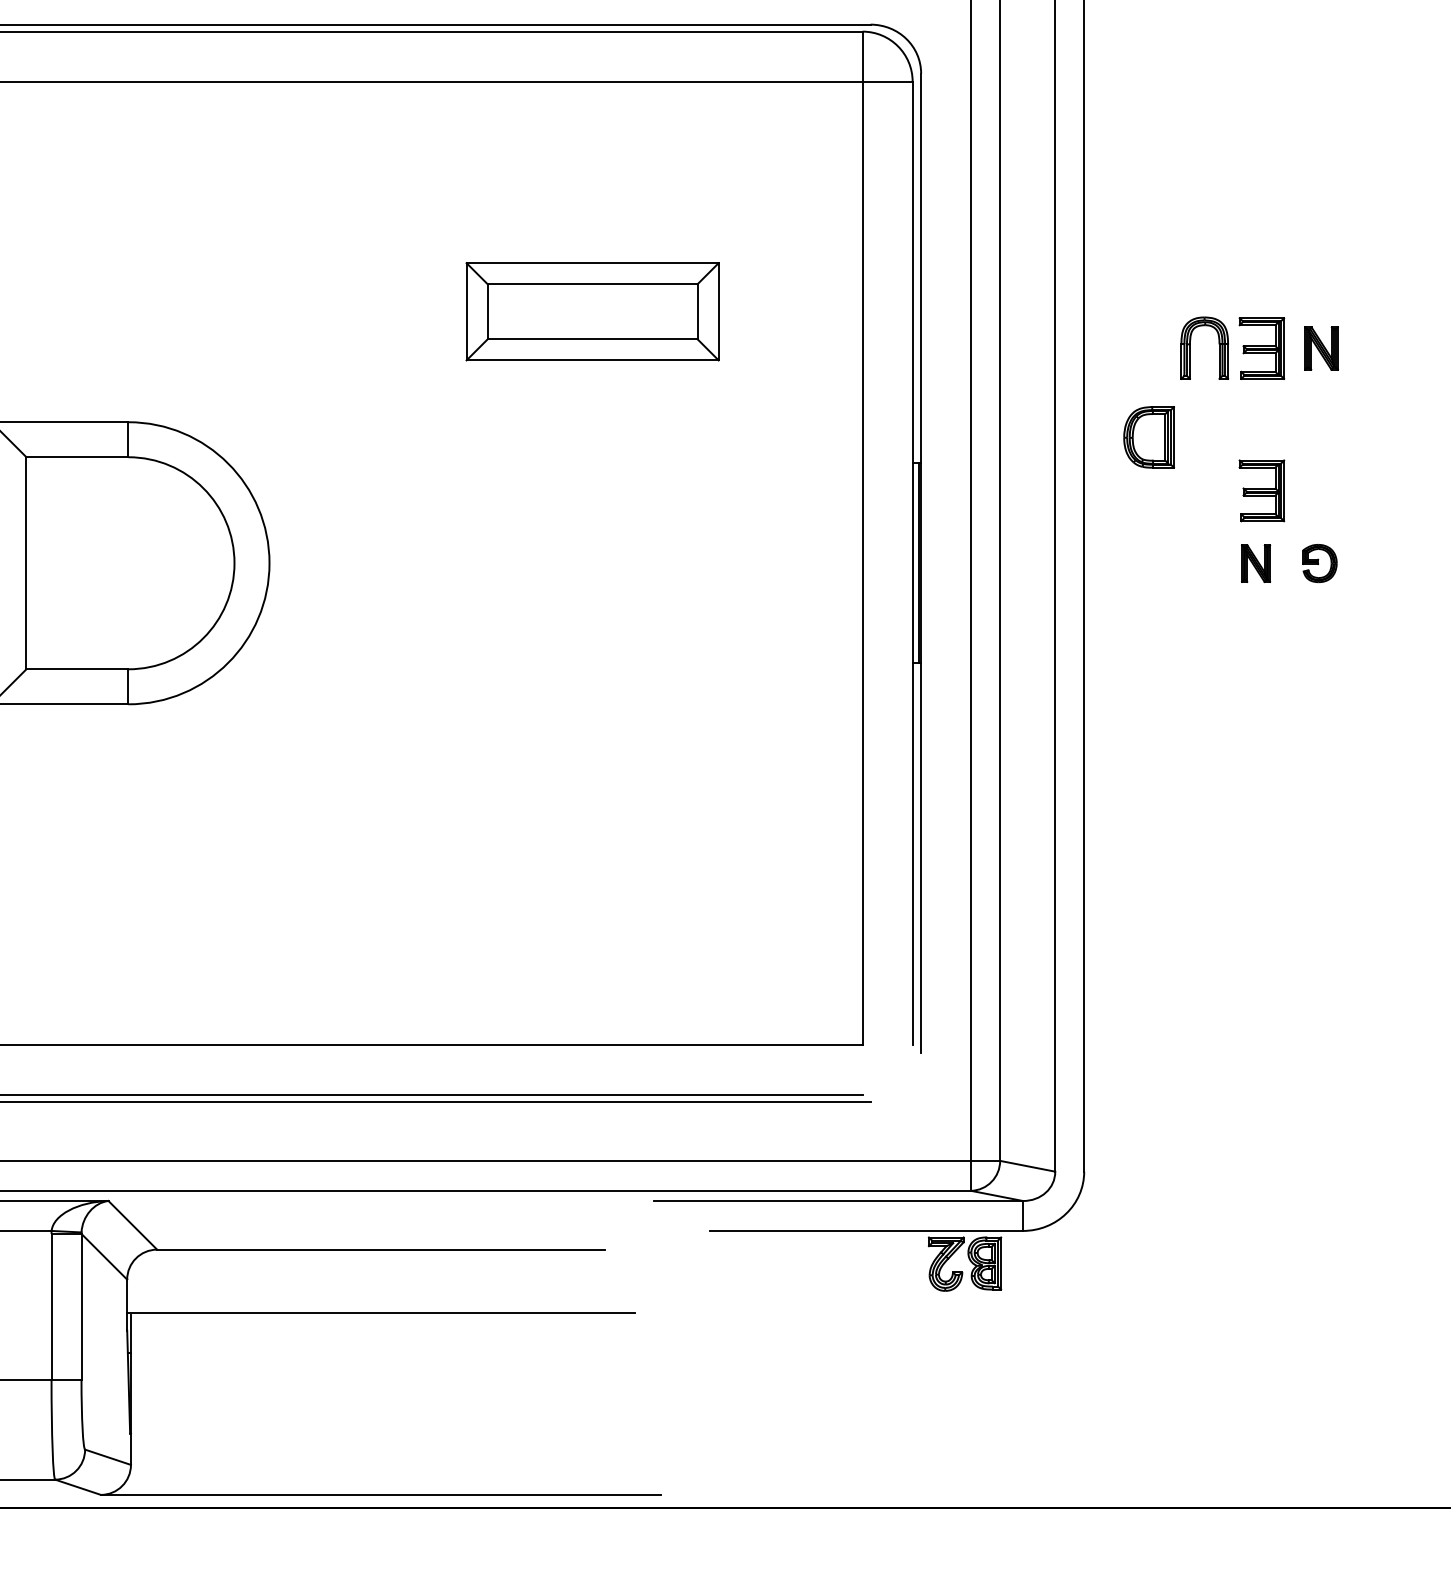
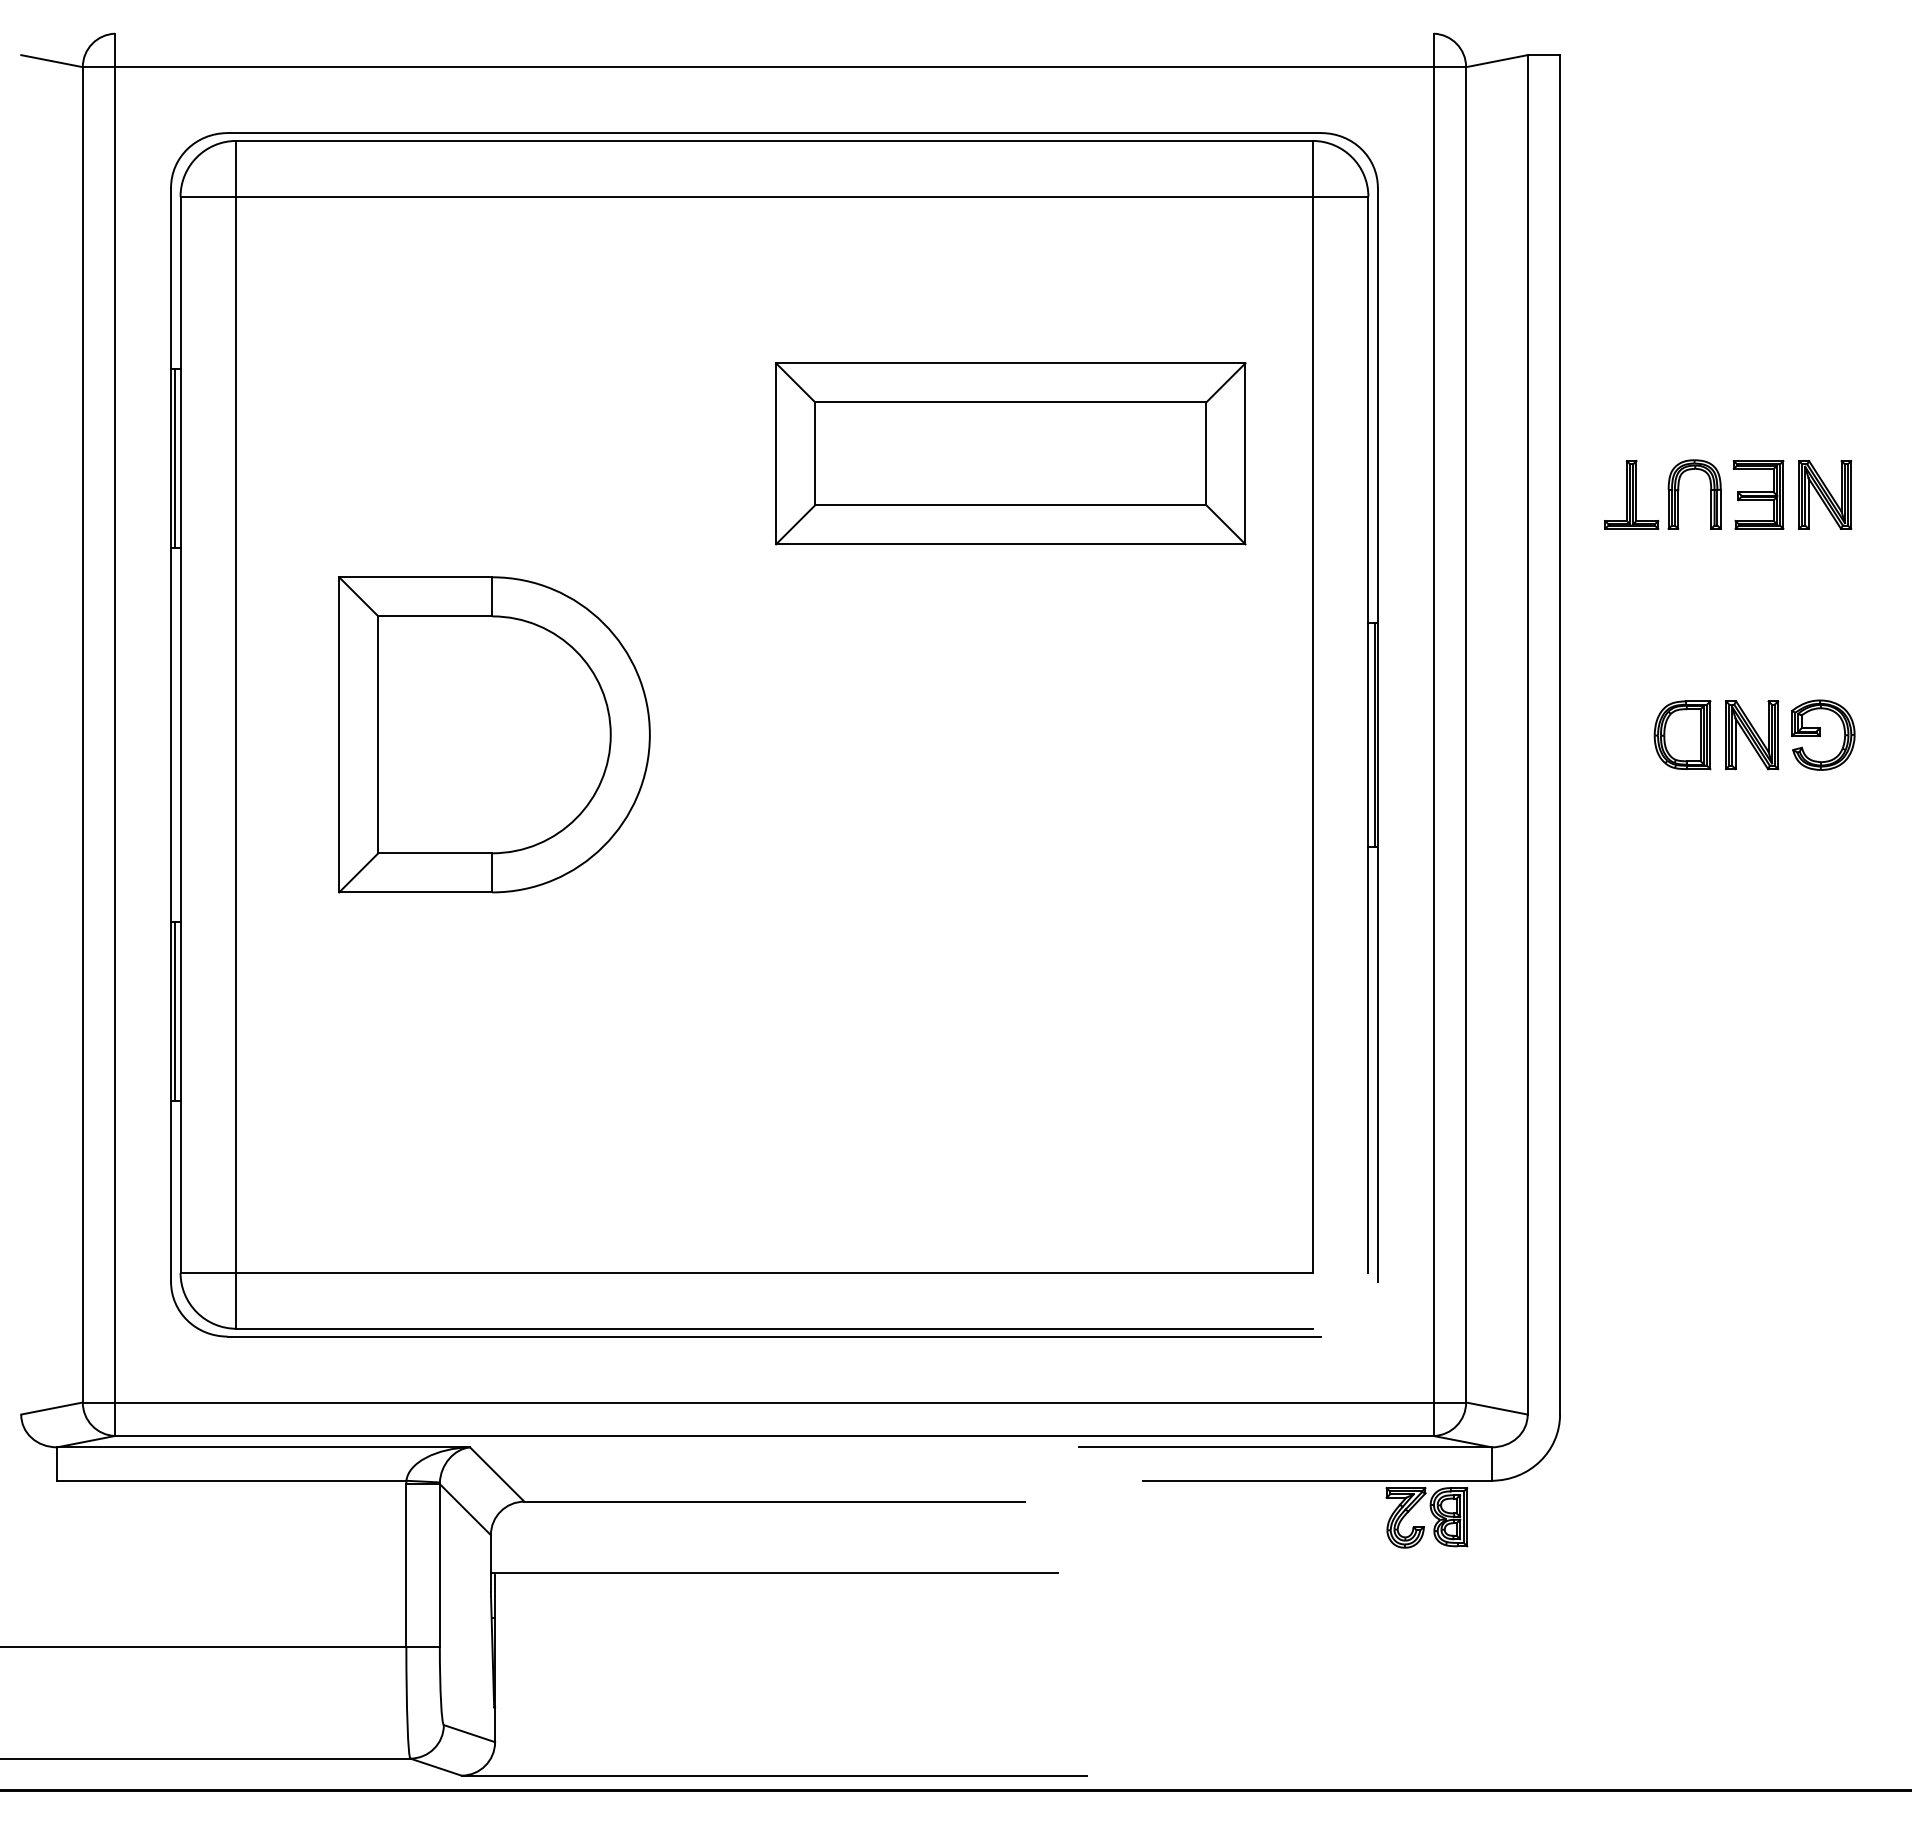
part: (592, 311) -> (1010, 453), size x1.67
part: (1148, 348) -> (1631, 494), added
part: (1321, 348) -> (1825, 494), size x1.43
part: (1149, 437) -> (1682, 735), moved
part: (1261, 490) -> (1758, 653), removed
part: (1320, 562) -> (1823, 734), size x1.67
part: (1255, 563) -> (1751, 735), size x1.67

